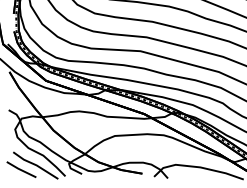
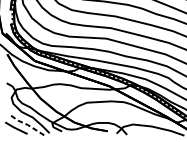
line: (35, 165) -> (26, 125), solid -> dashed

